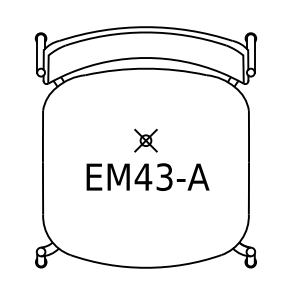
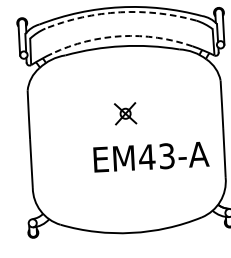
arc: (146, 32) -> (120, 12), solid -> dashed
arc: (145, 57) -> (121, 35), solid -> dashed
text: (147, 176) -> (150, 156), moved

